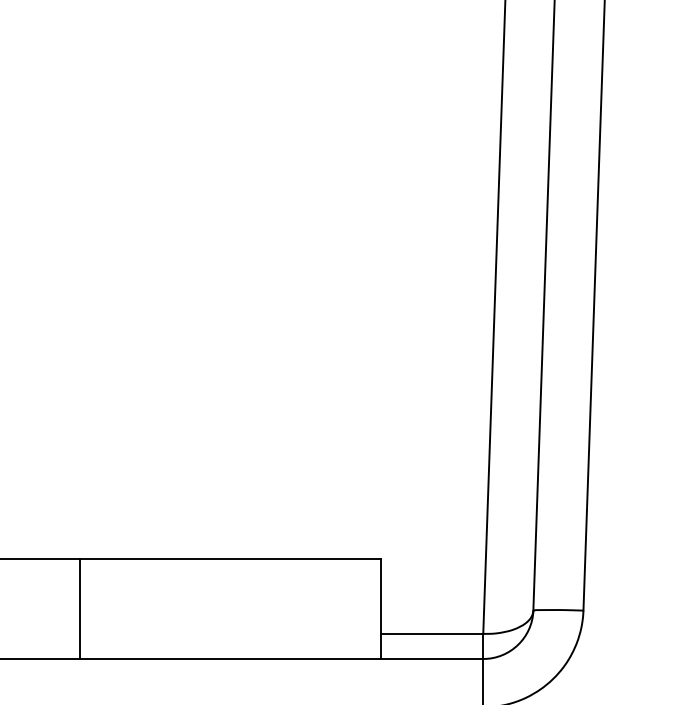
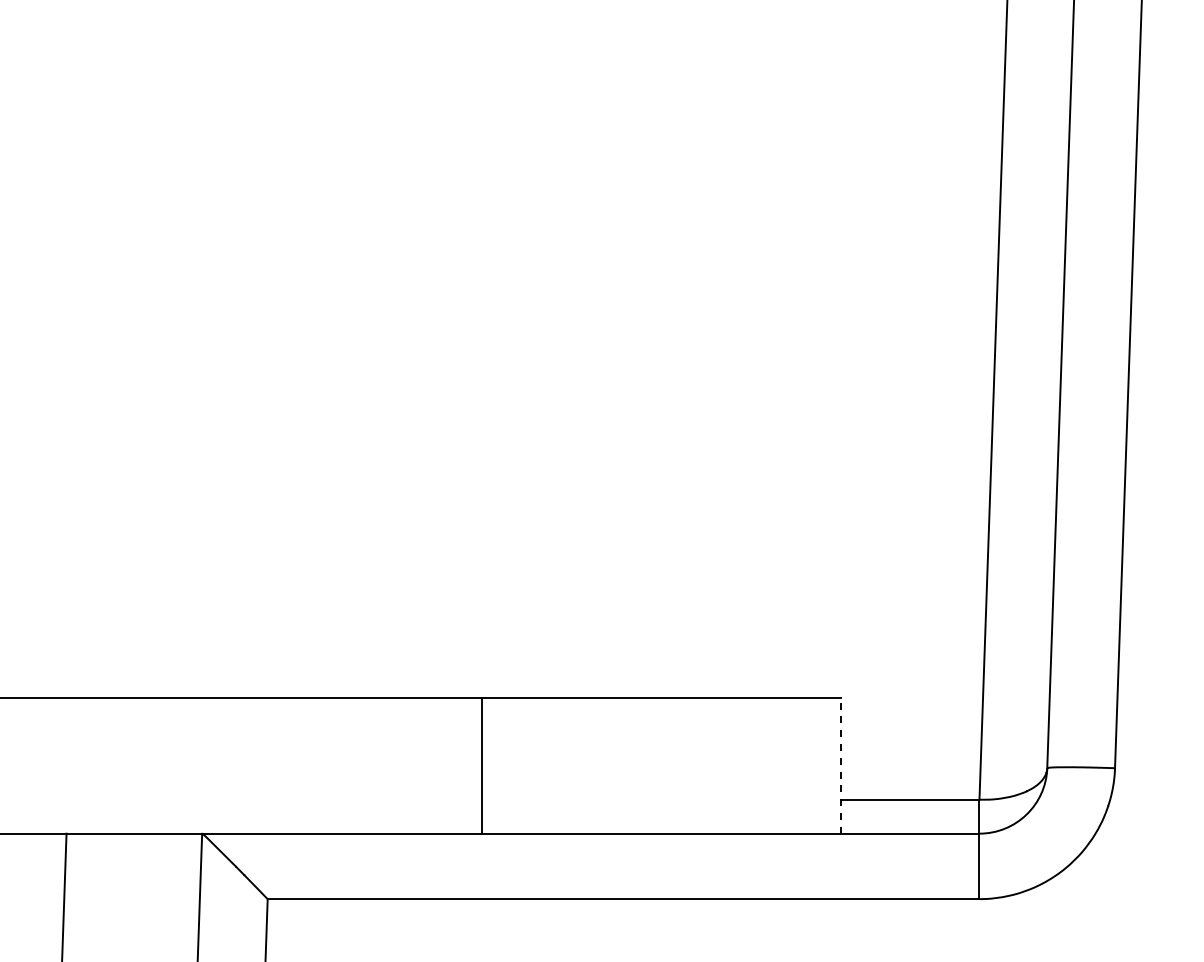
line: (80, 608) -> (482, 765), moved
line: (381, 608) -> (841, 765), solid -> dashed

